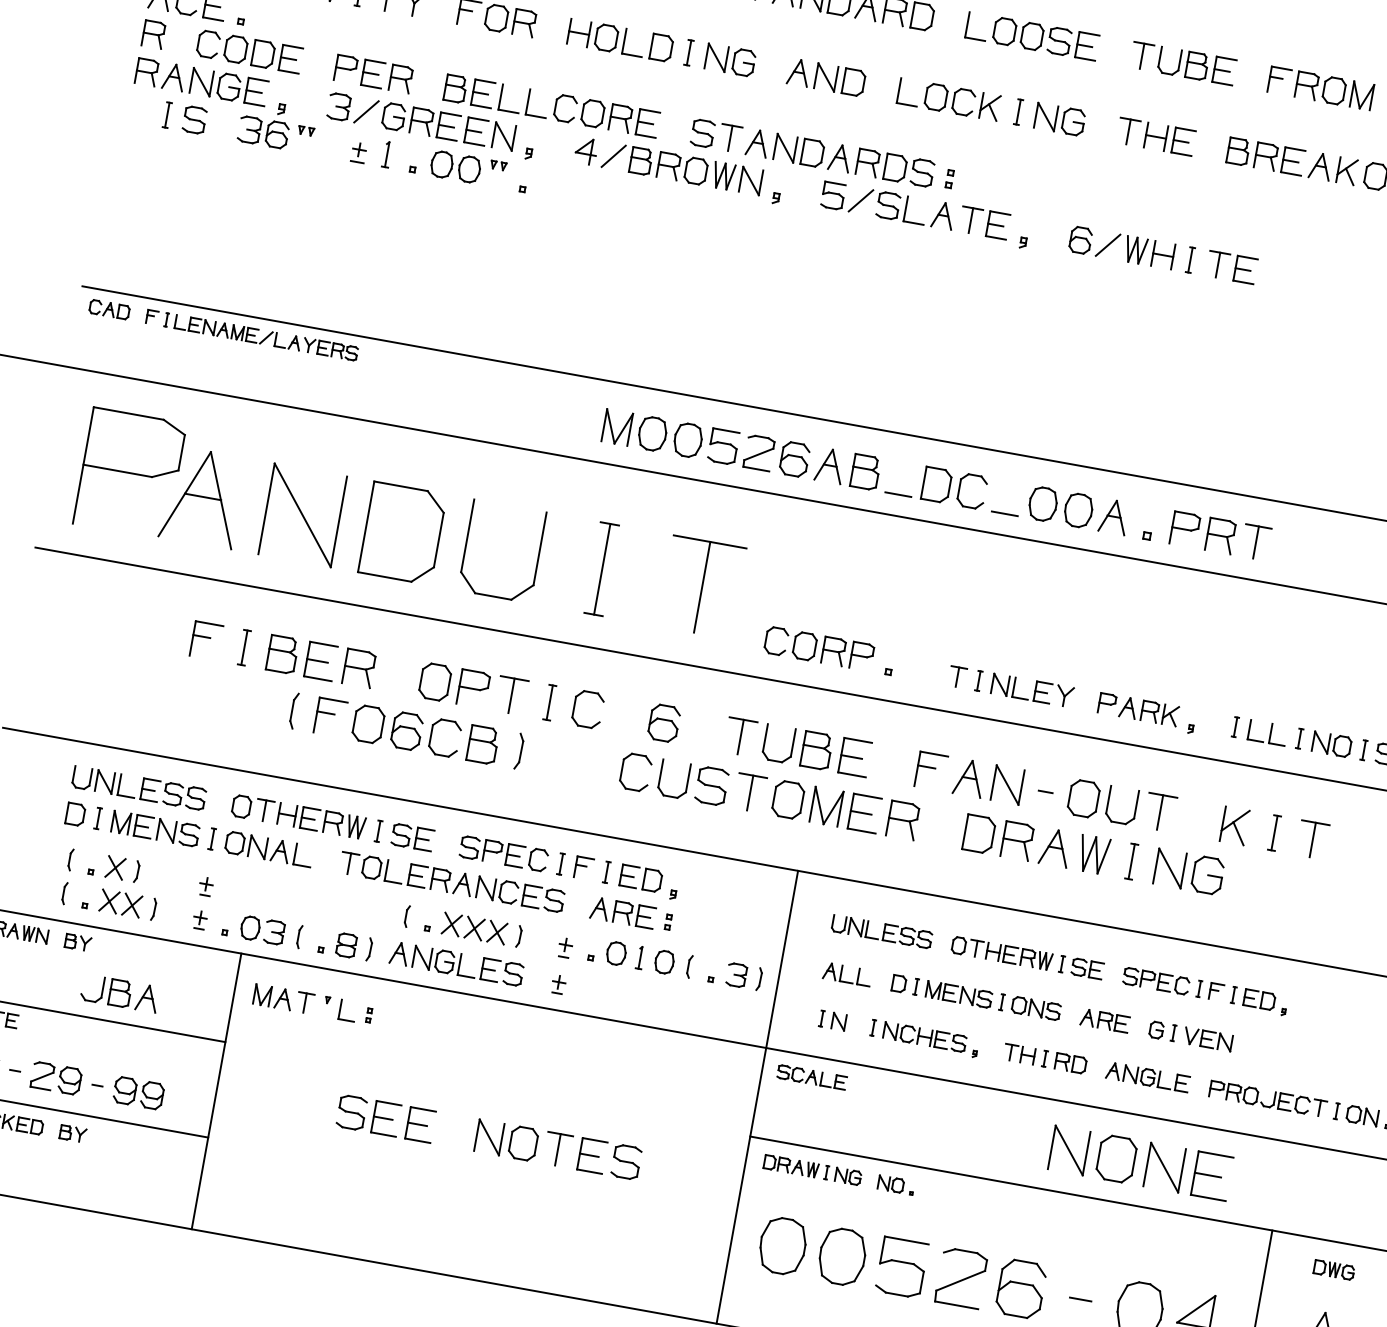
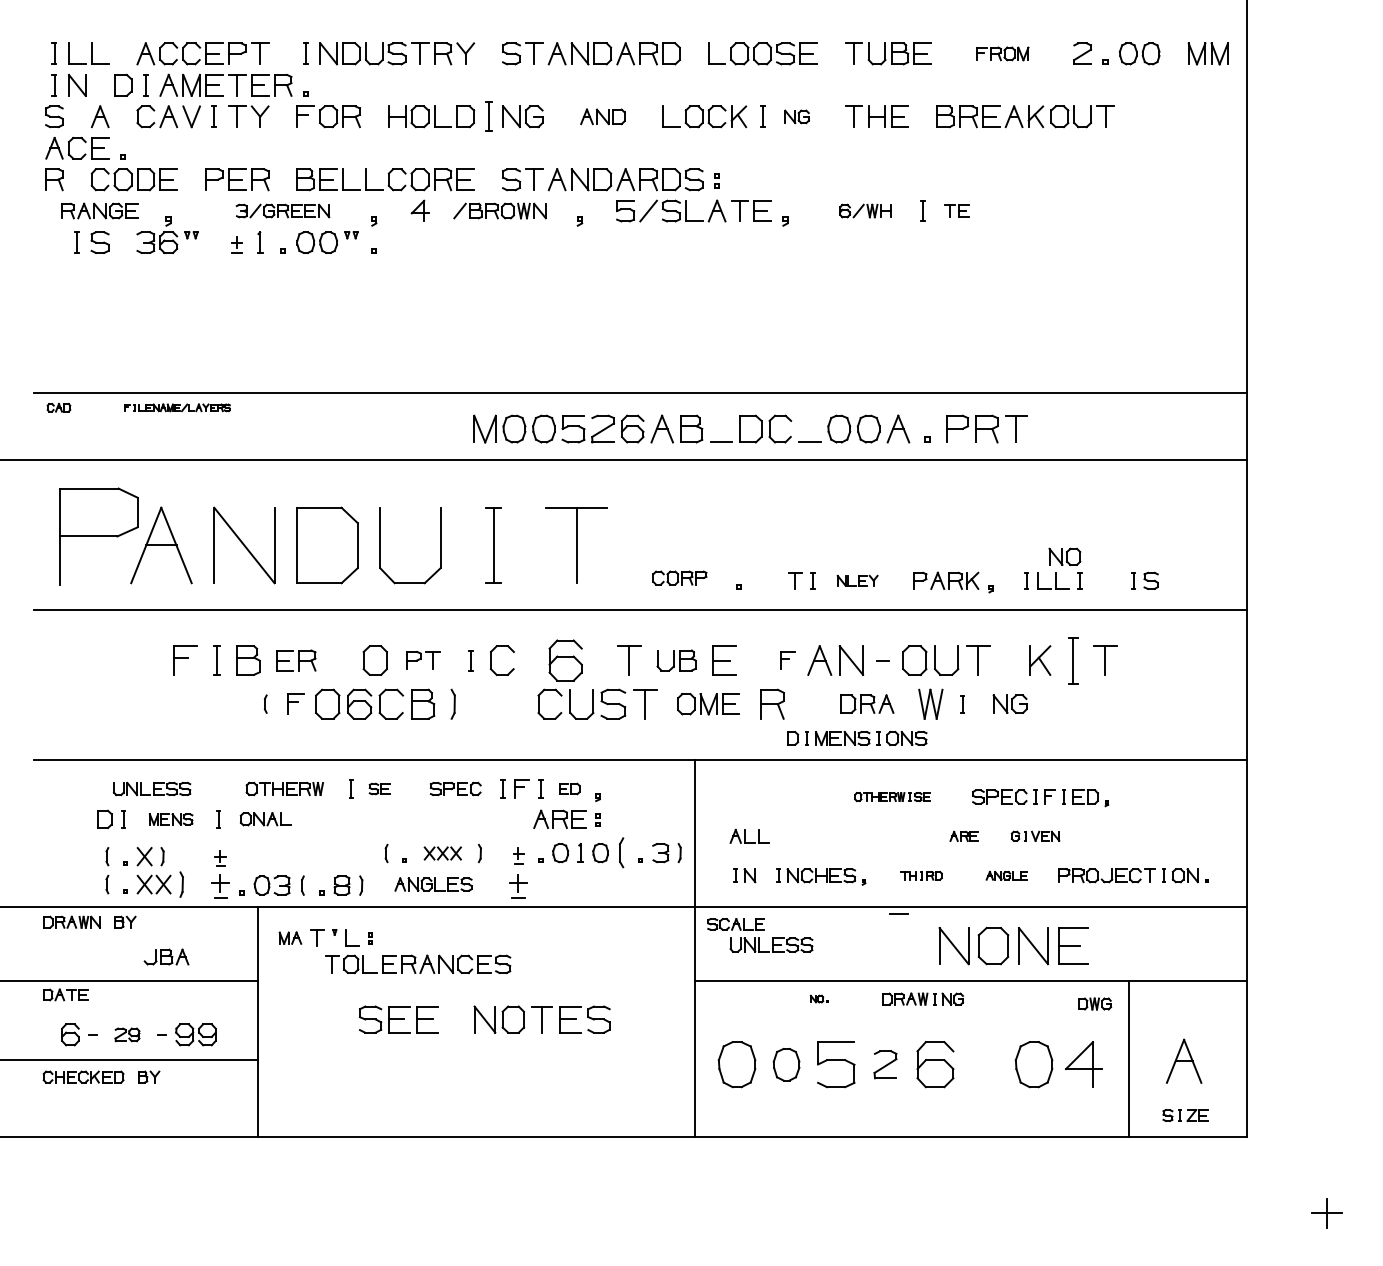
part: (688, 52) -> (488, 116), size x1.4
part: (825, 77) -> (602, 116), size x0.7
part: (200, 81) -> (99, 210), size x0.7
part: (1320, 87) -> (1002, 53), size x0.6
part: (1059, 119) -> (796, 116), size x0.6
part: (420, 120) -> (282, 210), size x0.6
part: (681, 167) -> (499, 210), size x0.7
part: (1121, 247) -> (865, 210), size x0.6
part: (1231, 266) -> (956, 210), size x0.6
part: (109, 309) -> (58, 407), size x0.7
part: (252, 335) -> (177, 407), size x0.6
part: (818, 648) -> (679, 577), size x0.6
part: (340, 664) -> (296, 660), size x0.7
part: (1032, 690) -> (857, 580), size x0.6
part: (493, 692) -> (423, 660), size x0.6
part: (549, 702) -> (470, 660), size x0.7
part: (293, 709) -> (265, 703), size x0.6
part: (330, 717) -> (296, 704), size x0.7
part: (663, 723) -> (565, 660), size x1.4
part: (1331, 743) -> (1064, 556), moved
part: (797, 747) -> (676, 660), size x0.7
part: (930, 771) -> (787, 660), size x0.6
part: (138, 787) -> (151, 788), size x0.7
part: (826, 805) -> (708, 703), size x0.7
part: (298, 816) -> (284, 788), size x0.7
part: (154, 828) -> (170, 819), size x0.6
part: (1274, 833) -> (1073, 660), size x1.6
part: (412, 836) -> (379, 788), size x0.6
part: (1017, 840) -> (867, 703), size x0.6
part: (269, 848) -> (265, 818), size x0.7
part: (503, 853) -> (455, 788), size x0.7
part: (1131, 861) -> (962, 704), size x0.6
part: (1188, 870) -> (1009, 703), size x0.6
part: (640, 877) -> (569, 788), size x0.6
part: (452, 882) -> (418, 964), moved
part: (153, 909) -> (181, 884), size x1.4
part: (200, 920) -> (220, 886), size x1.6
part: (474, 928) -> (442, 853), size x0.7
part: (882, 931) -> (771, 944), moved
part: (1027, 957) -> (892, 796), size x0.6
part: (456, 963) -> (433, 884), size x0.7
part: (689, 967) -> (621, 853), size x1.6
part: (558, 984) -> (518, 886), size x1.6
part: (120, 992) -> (166, 956), size x0.7
part: (977, 996) -> (857, 737), moved
part: (273, 997) -> (290, 938), size x0.7
part: (1104, 1020) -> (963, 836), size x0.7
part: (1191, 1035) -> (1035, 835), size x0.7
part: (1045, 1058) -> (921, 875), size x0.6
part: (1147, 1076) -> (1006, 875), size x0.6
part: (56, 1078) -> (127, 1034), size x0.6
part: (811, 1169) -> (922, 998), moved
part: (896, 1184) -> (819, 998), size x0.6
part: (842, 1256) -> (786, 1064), size x0.7
part: (1335, 1269) -> (1095, 1003), moved
part: (961, 1278) -> (885, 1064), size x0.6
line: (1080, 1298) -> (898, 913), moved

